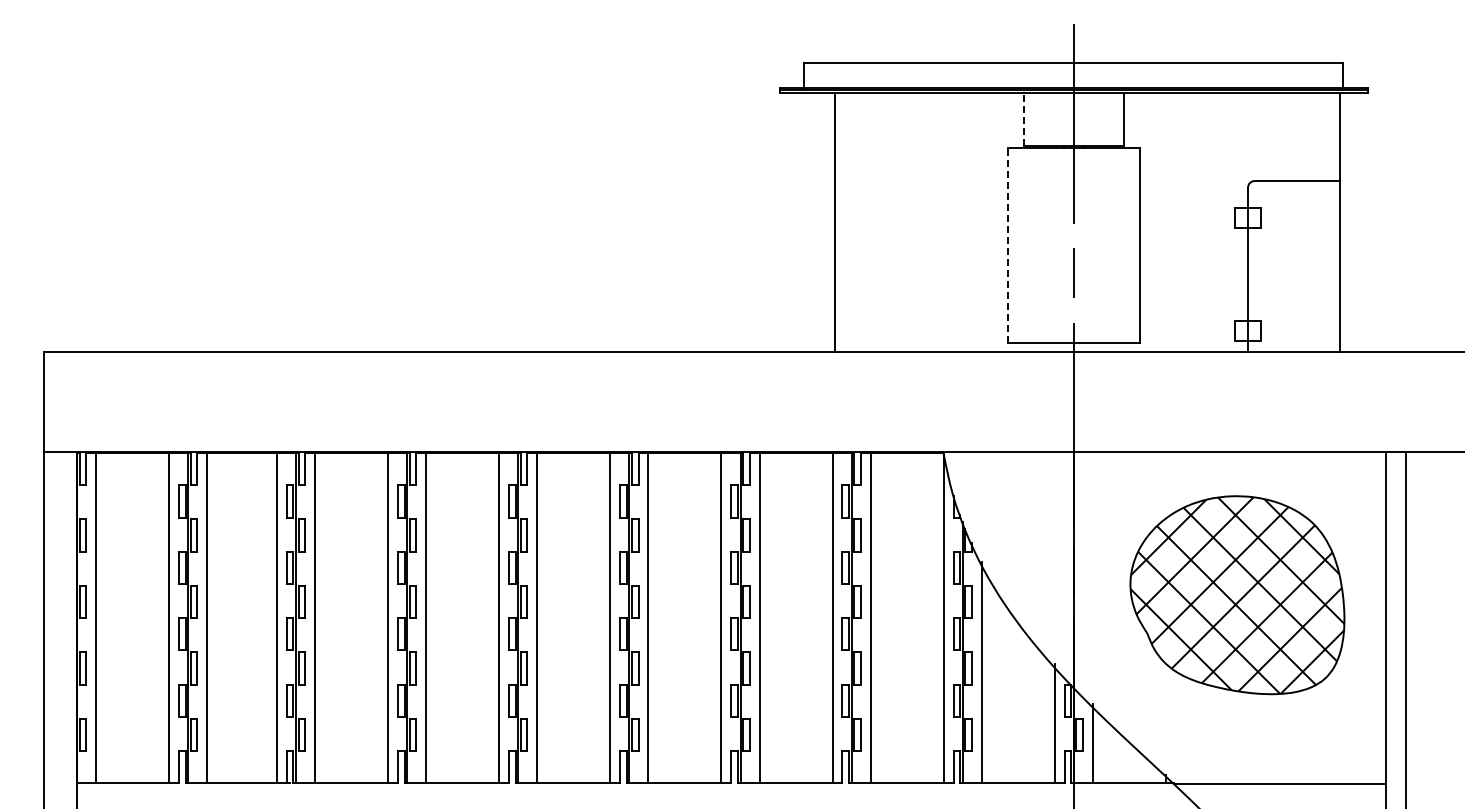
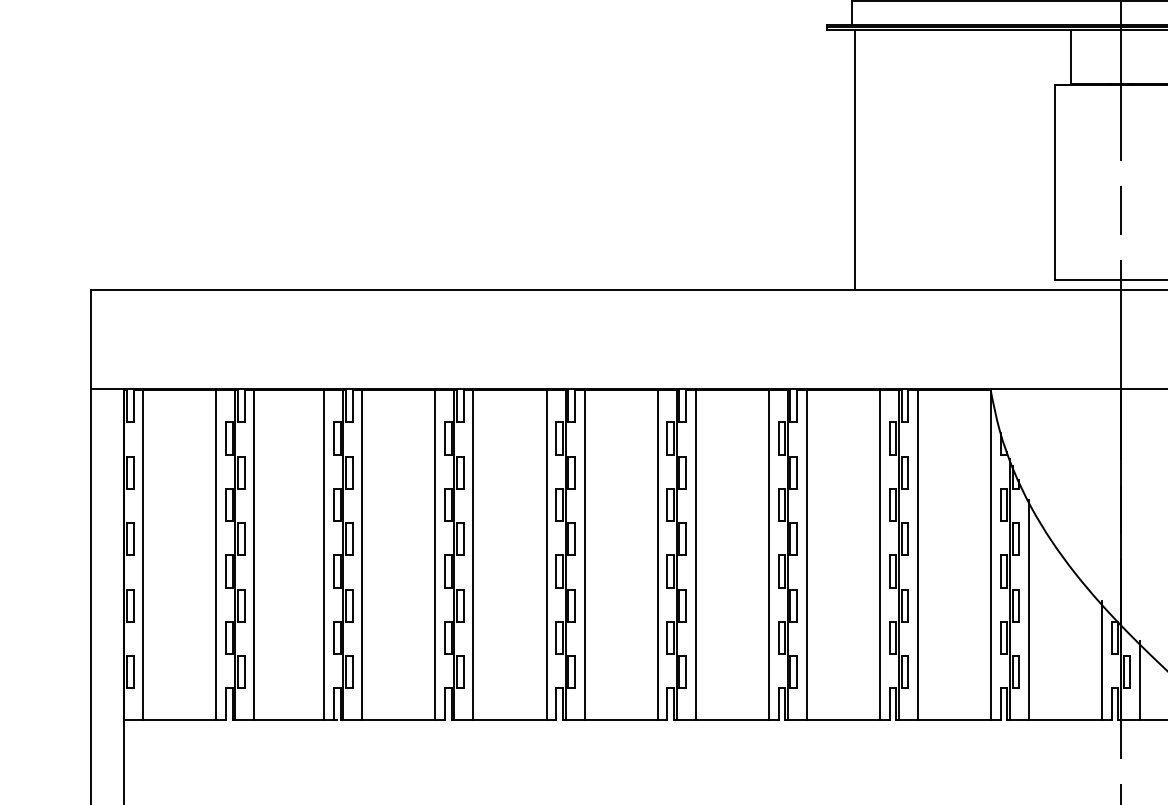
line: (1023, 119) -> (1070, 56), dashed -> solid
line: (834, 222) -> (854, 159), moved
line: (1007, 245) -> (1054, 182), dashed -> solid

